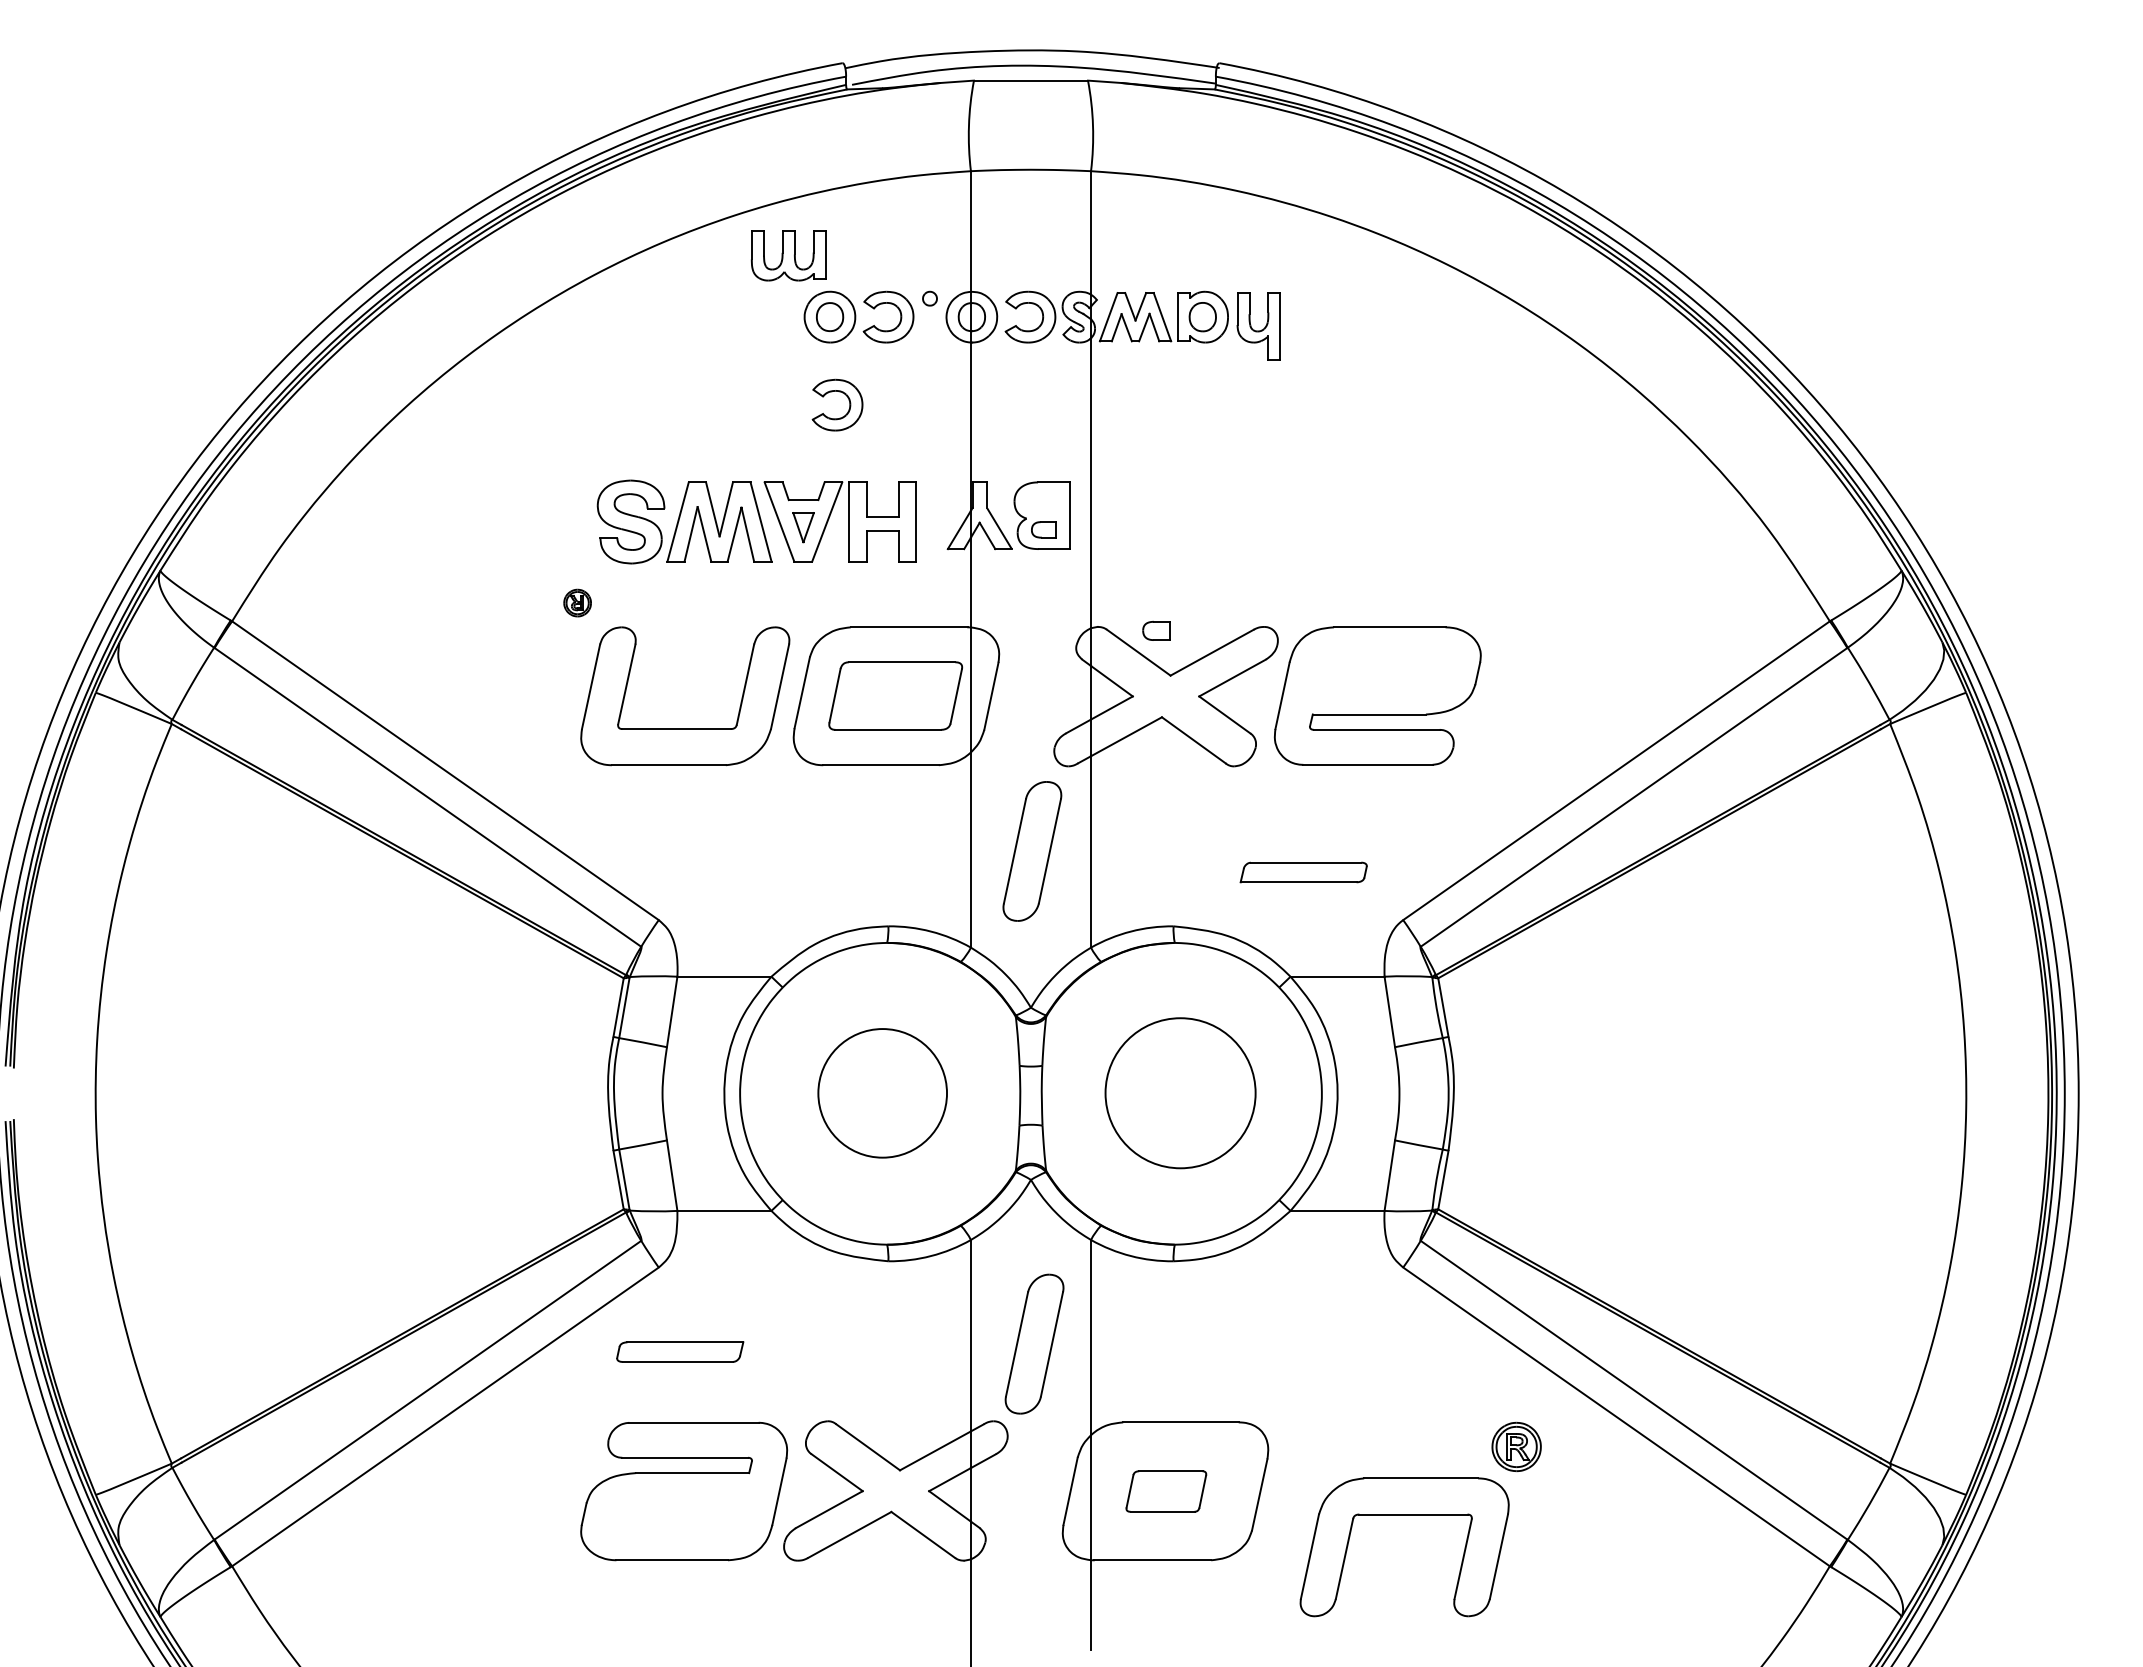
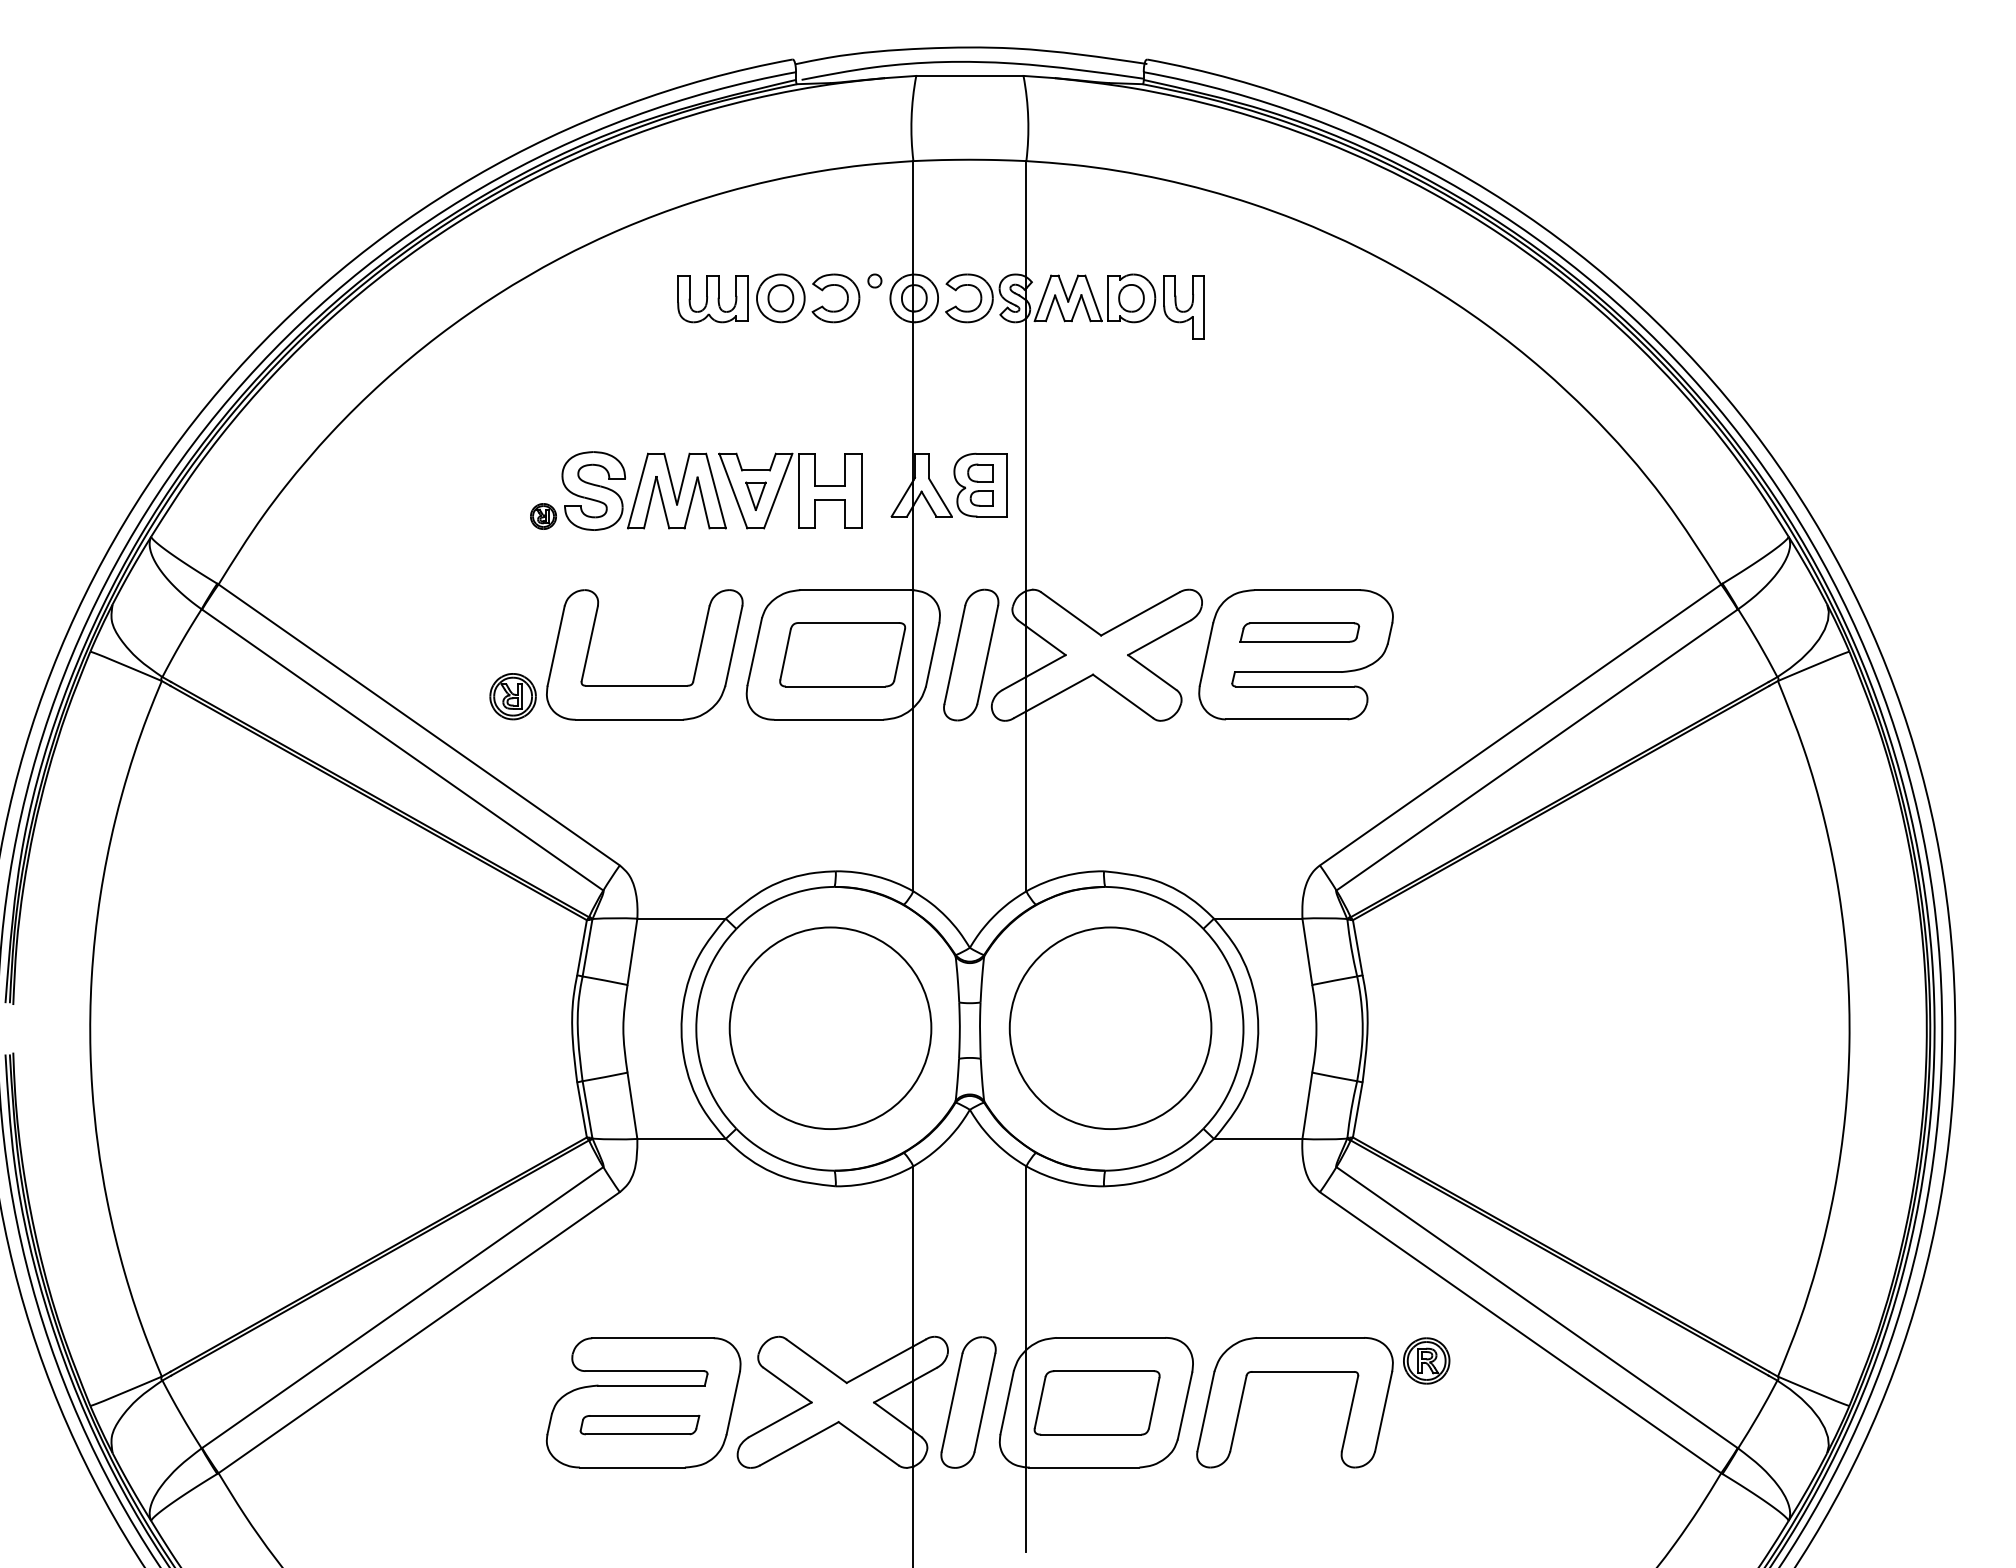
part: (788, 255) -> (712, 298), moved
part: (847, 398) -> (797, 374), removed
part: (577, 602) -> (543, 515), moved
part: (1156, 630) -> (980, 472), moved
part: (545, 740) -> (513, 696), added
part: (1032, 851) -> (971, 655), moved
part: (1303, 872) -> (1299, 632), moved
circle: (882, 1093) -> (830, 1028), size x1.67
circle: (1180, 1093) -> (1110, 1028), size x1.43
part: (1034, 1343) -> (968, 1401), moved
part: (680, 1351) -> (640, 1424), moved
part: (1166, 1491) -> (1097, 1402), size x1.67
part: (1404, 1515) -> (1294, 1372), moved

